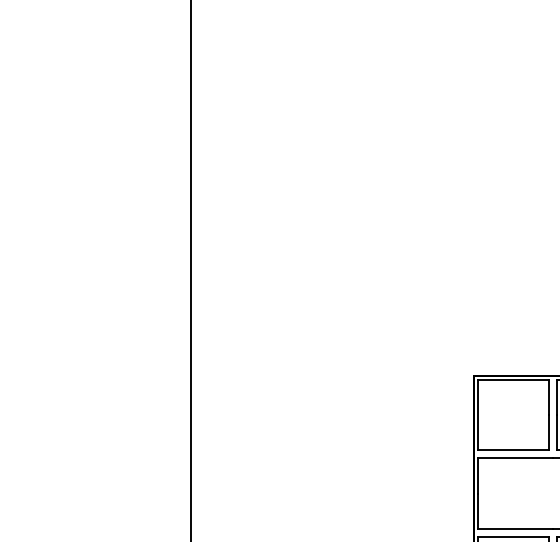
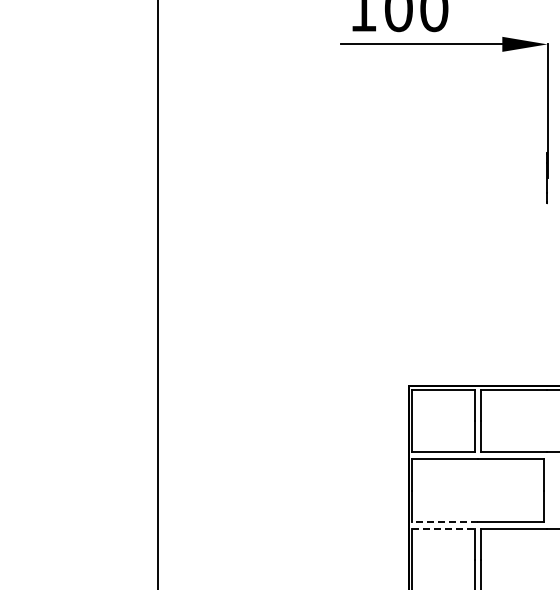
line: (514, 528) -> (444, 521), solid -> dashed
line: (513, 536) -> (443, 528), solid -> dashed

